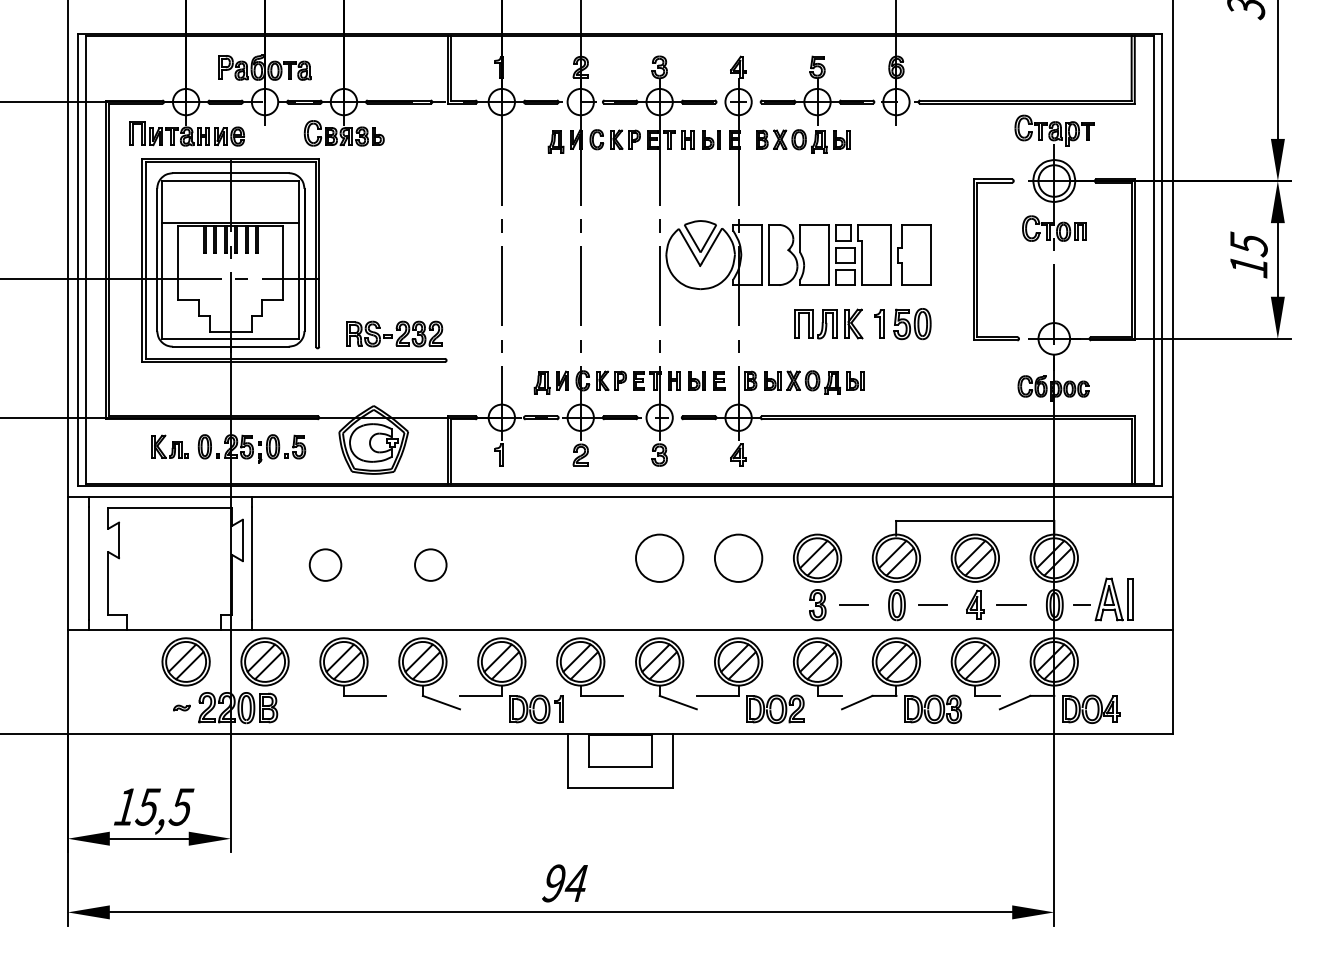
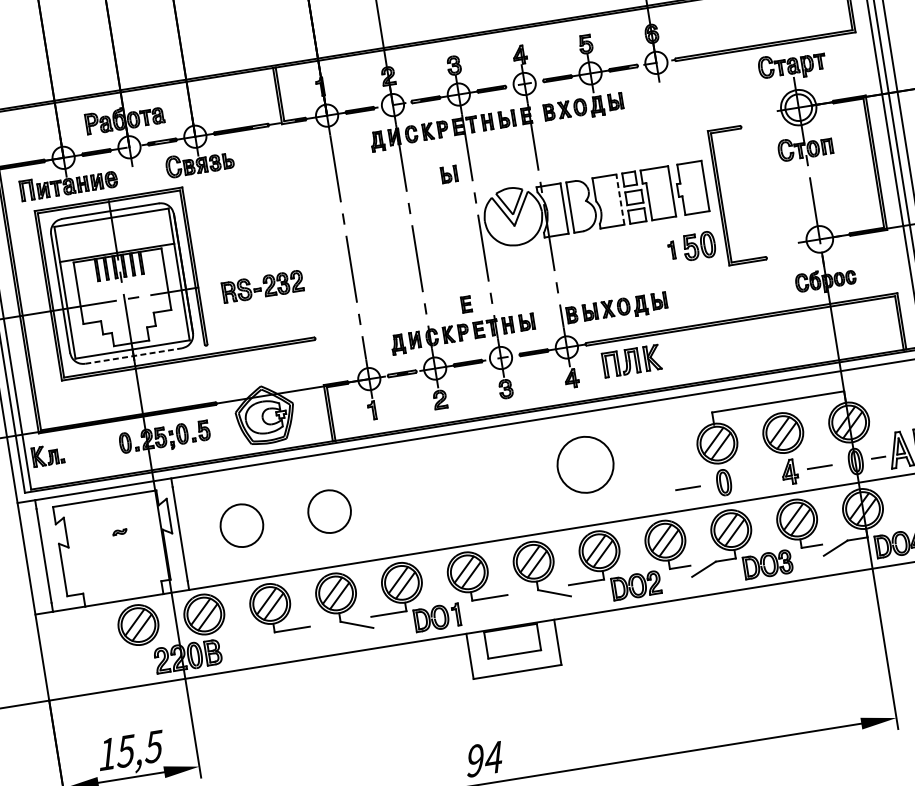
part: (633, 193) -> (449, 174), added
line: (828, 254) -> (620, 199), solid -> dashed
part: (977, 259) -> (721, 197), moved
part: (828, 323) -> (631, 360), moved
part: (879, 323) -> (671, 249), size x0.7
part: (394, 333) -> (262, 286), moved
line: (230, 346) -> (133, 355), solid -> dashed
part: (719, 380) -> (466, 304), moved
part: (169, 446) -> (47, 455), moved
circle: (659, 557) -> (519, 474), removed
circle: (738, 557) -> (585, 464), size x1.4
circle: (325, 564) -> (241, 525), size x1.6
circle: (430, 564) -> (329, 511), size x1.6
part: (817, 577) -> (654, 470), removed
line: (932, 604) -> (753, 477), removed
part: (181, 707) -> (119, 531), moved

